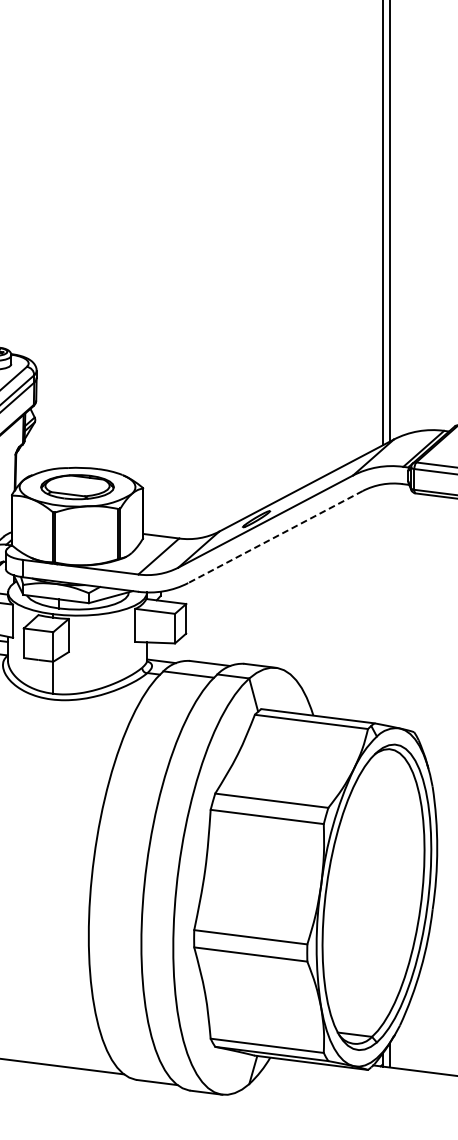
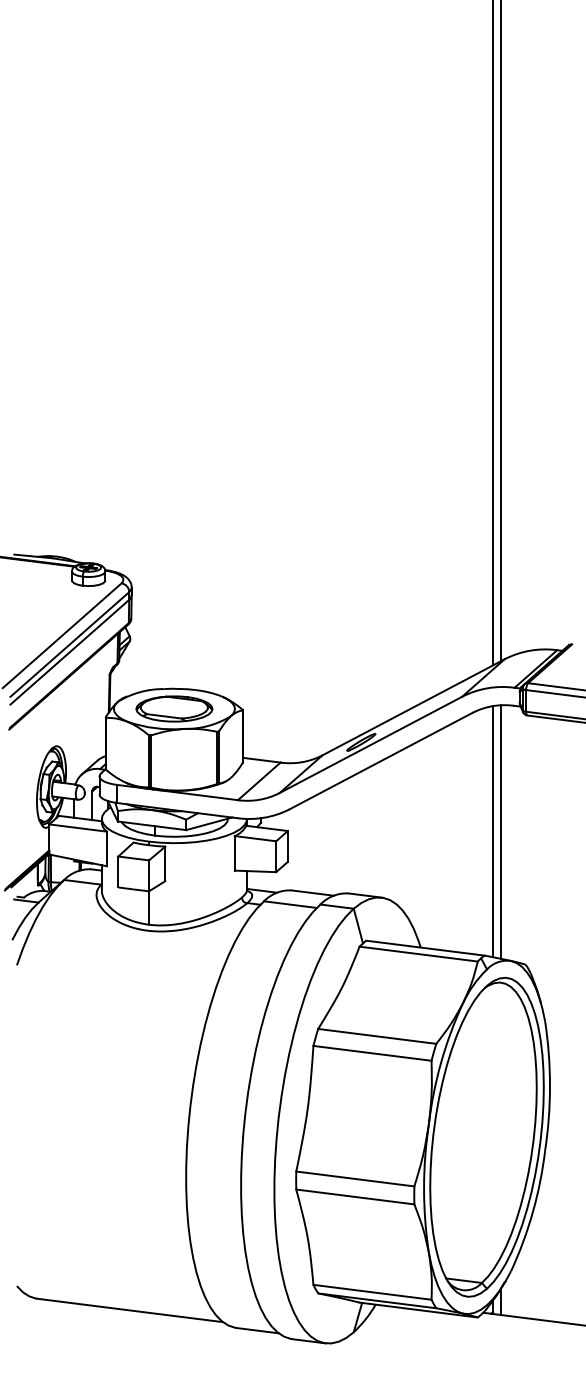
line: (274, 537) -> (380, 761), dashed -> solid
line: (383, 604) -> (493, 831), added
line: (389, 604) -> (500, 831), added

